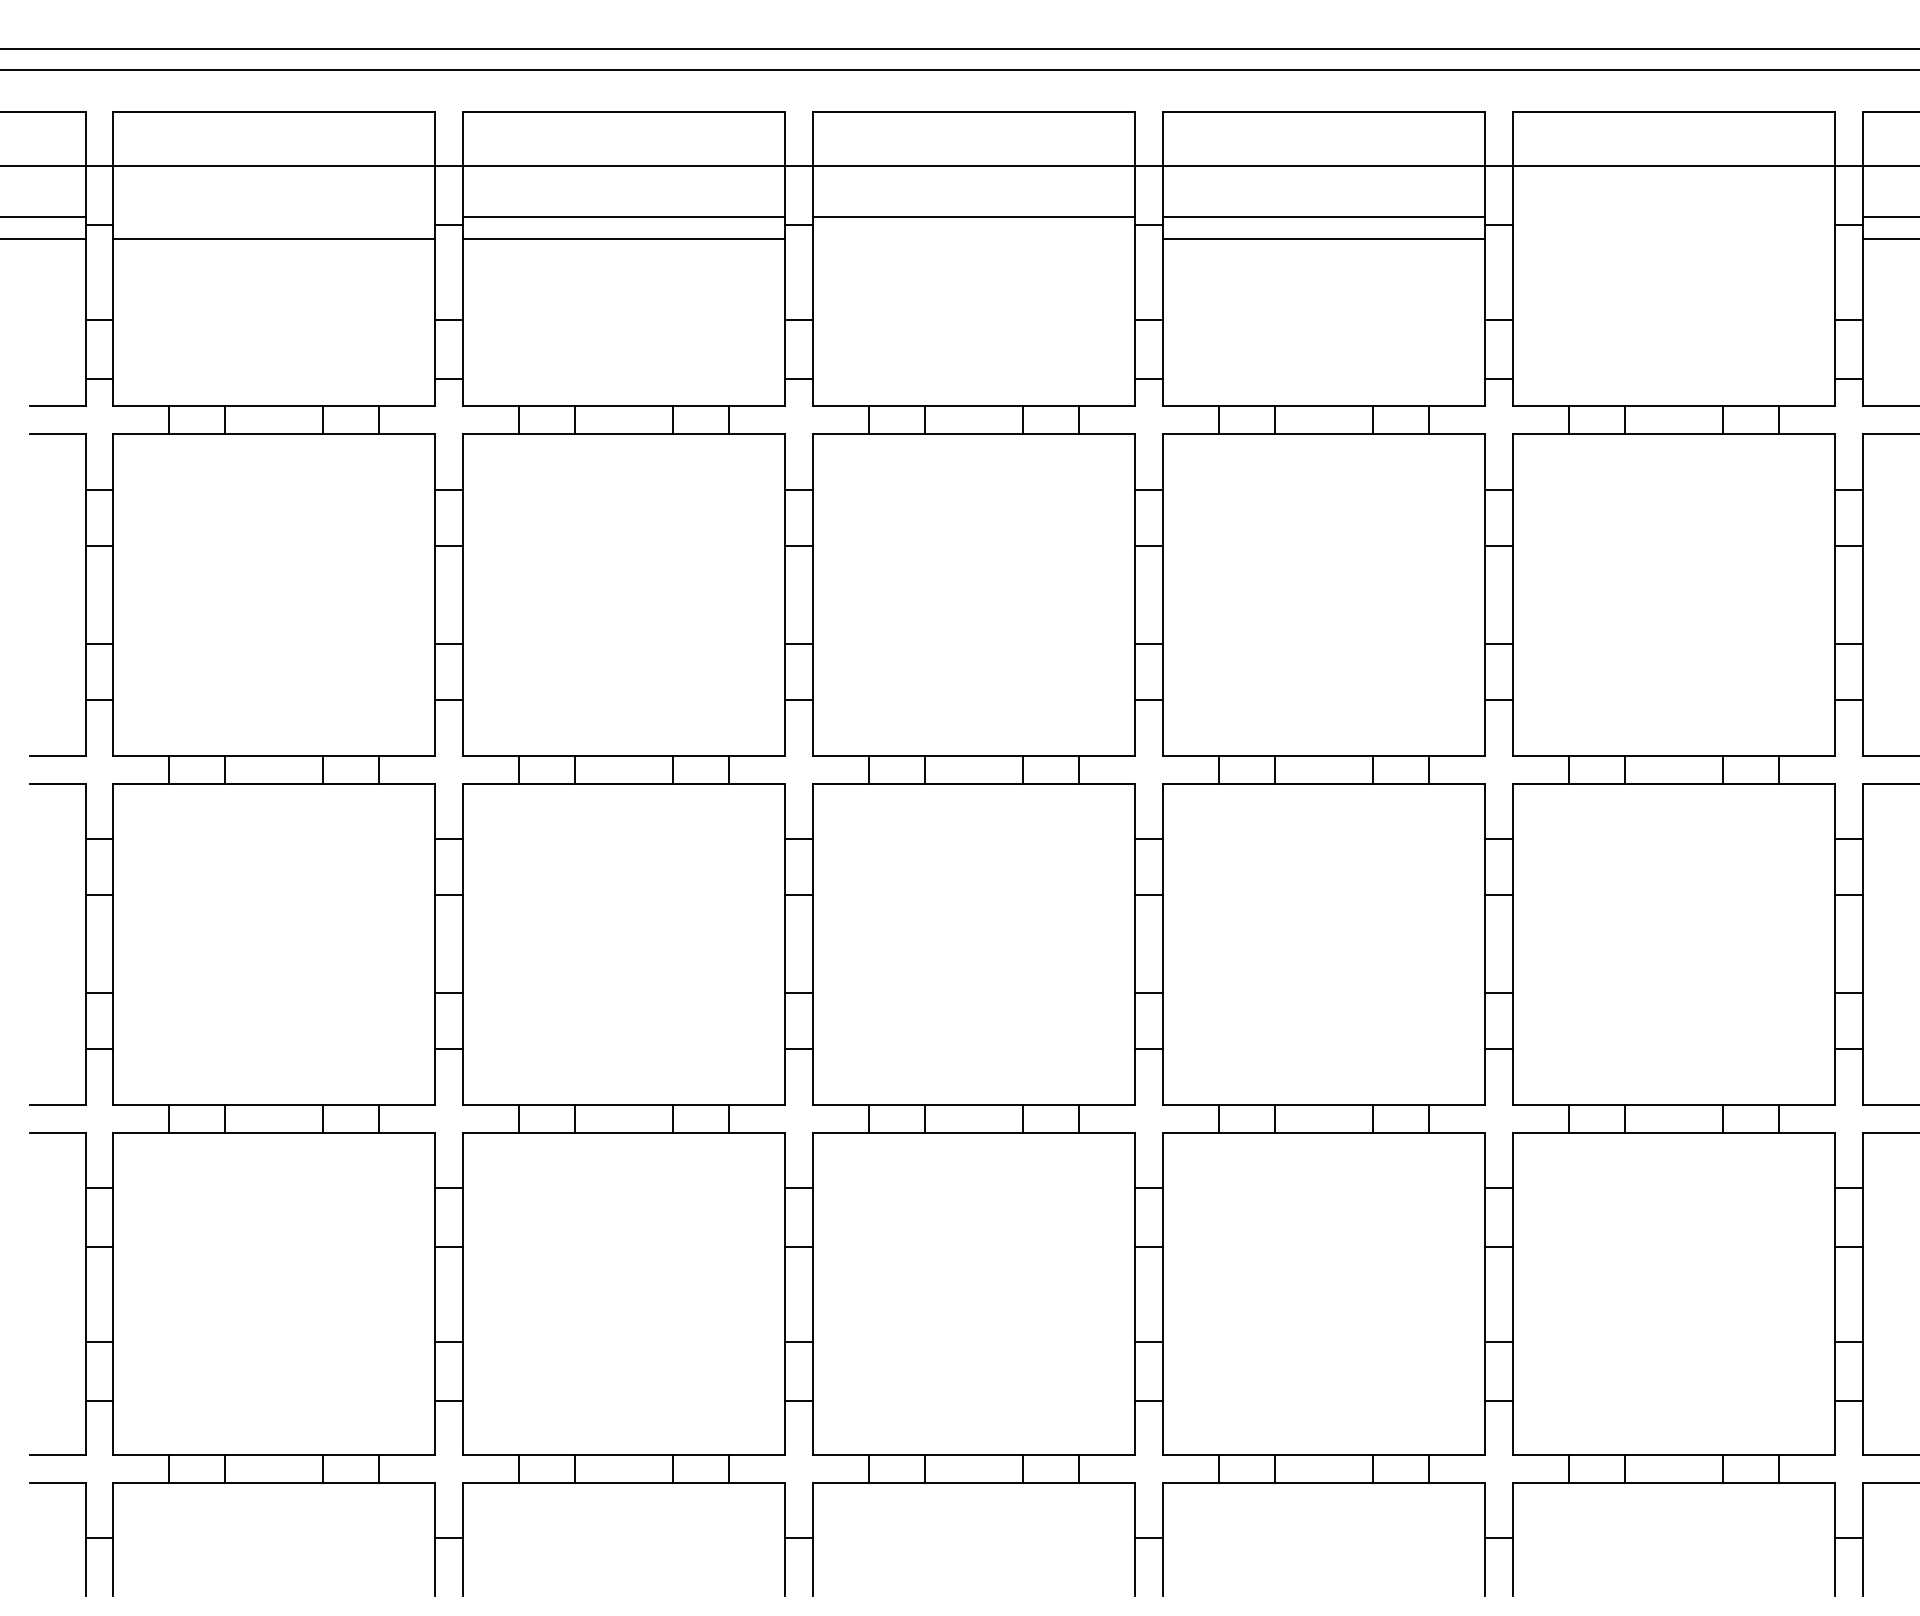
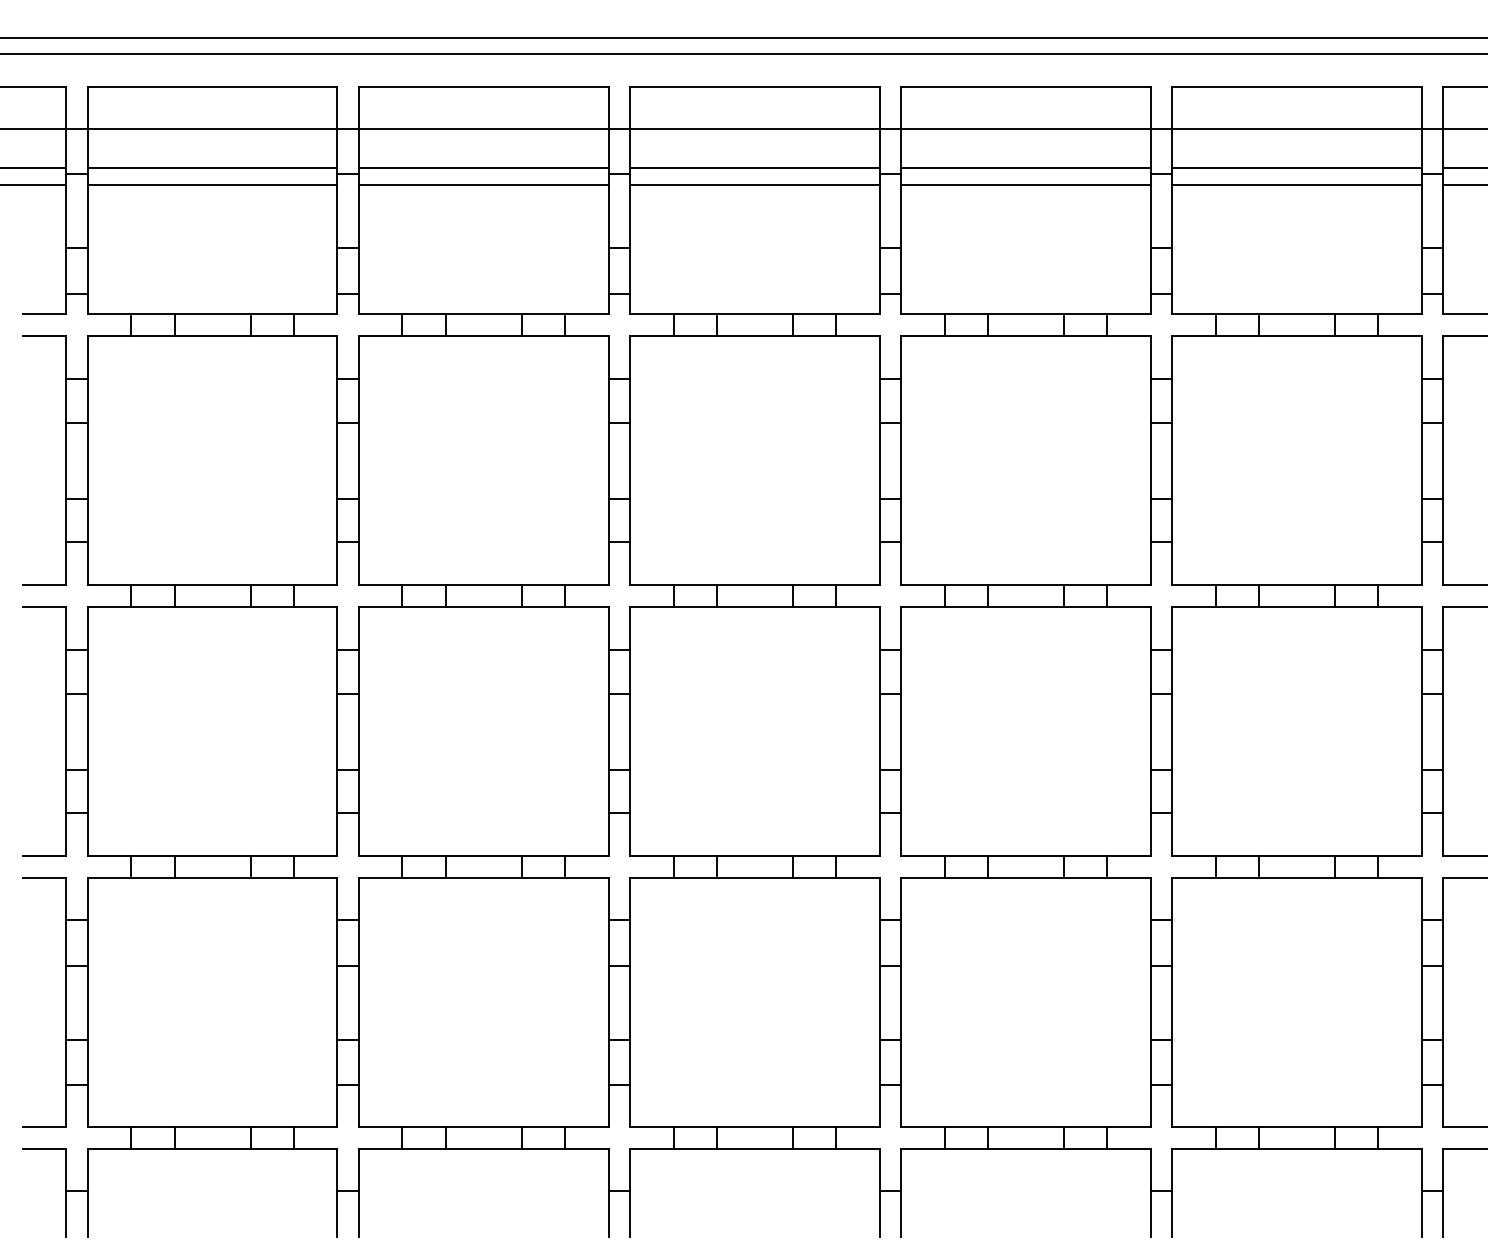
line: (274, 216) -> (212, 167), added
line: (1673, 216) -> (1296, 167), added
line: (973, 238) -> (754, 184), added
line: (1673, 238) -> (1296, 184), added

